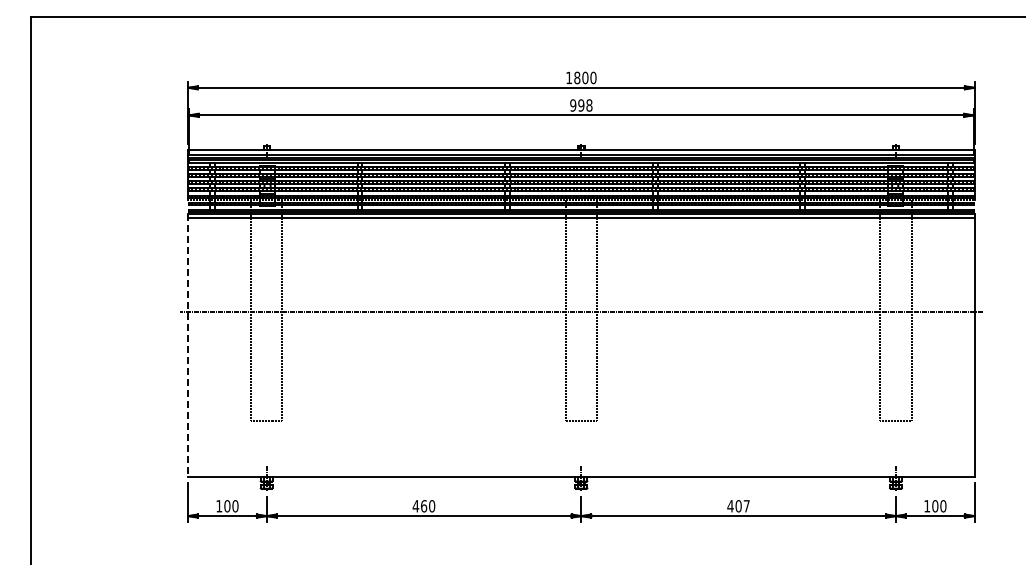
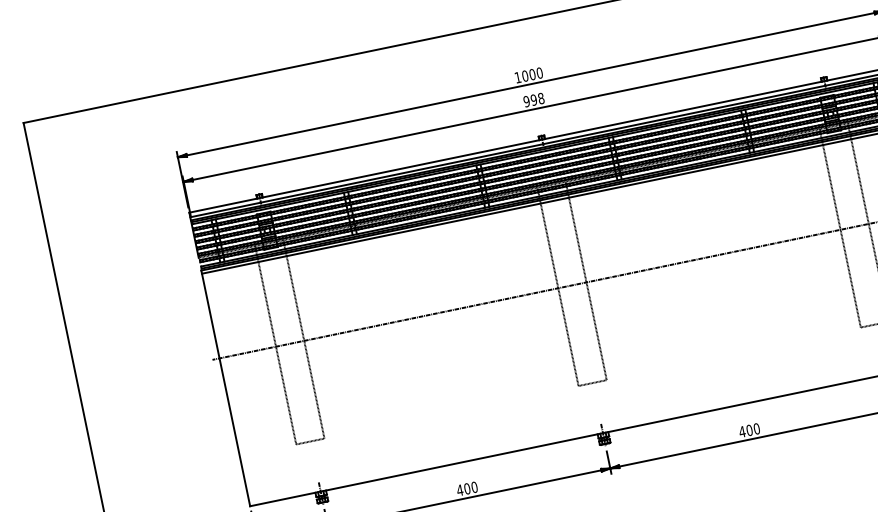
text: (577, 77) -> (525, 75), 1800 -> 1000
line: (188, 345) -> (226, 388), dashed -> solid
text: (424, 506) -> (467, 488), 460 -> 400
text: (746, 506) -> (756, 429), 407 -> 400

